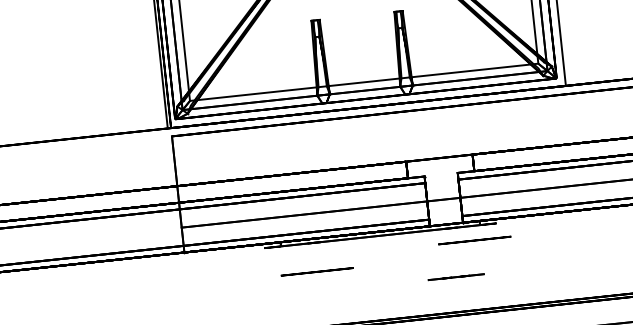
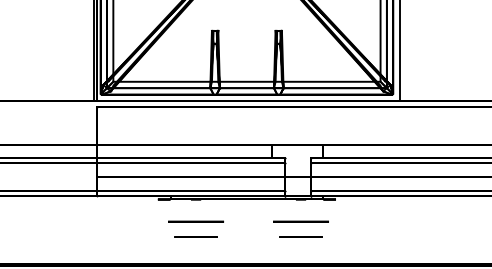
circle: (474, 240) -> (300, 221), moved
line: (318, 291) -> (195, 236), added

